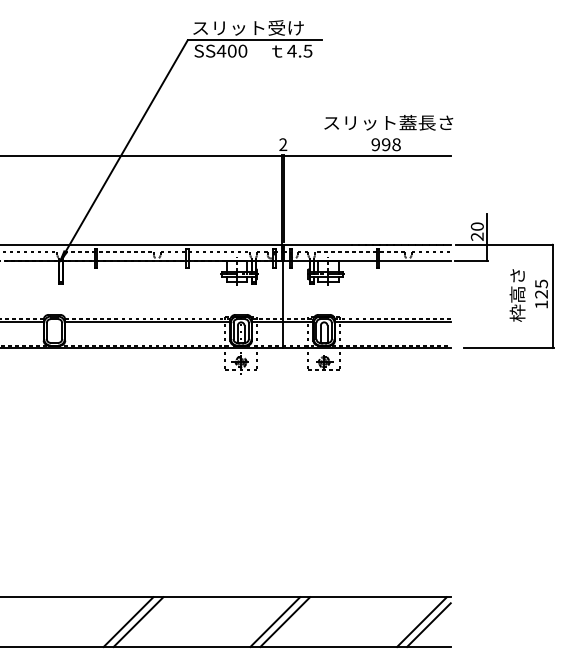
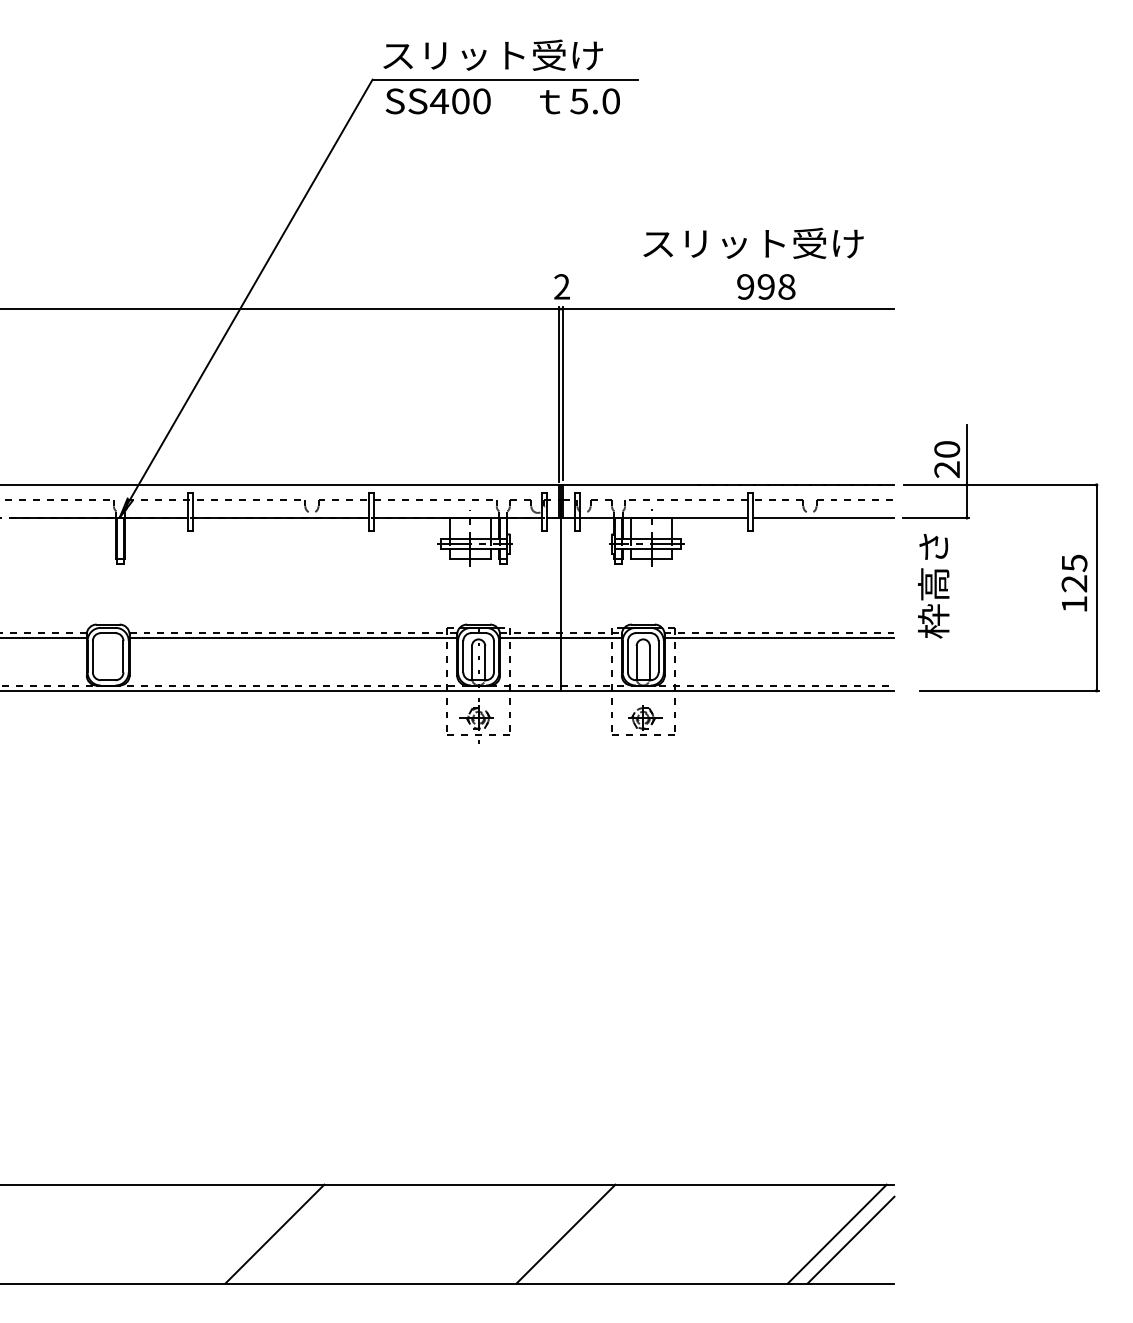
text: (299, 50) -> (594, 99), 4.5 -> 5.0
text: (426, 122) -> (846, 242), スリット蓋長さ -> スリット受け
text: (517, 295) -> (933, 586), moved
line: (128, 621) -> (254, 1232), removed
line: (275, 621) -> (546, 1232), removed

